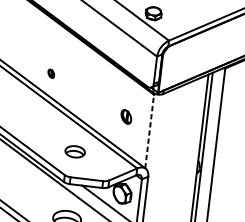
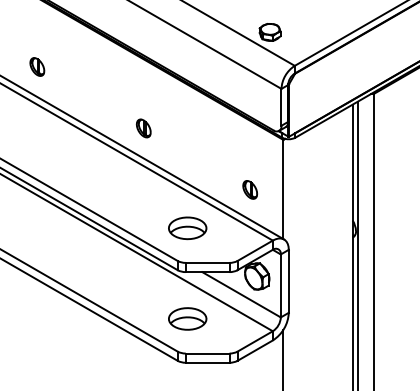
part: (51, 73) -> (143, 128), size x1.67
part: (125, 116) -> (249, 189), moved
line: (149, 131) -> (283, 189), dashed -> solid
part: (74, 151) -> (187, 228), size x1.43

